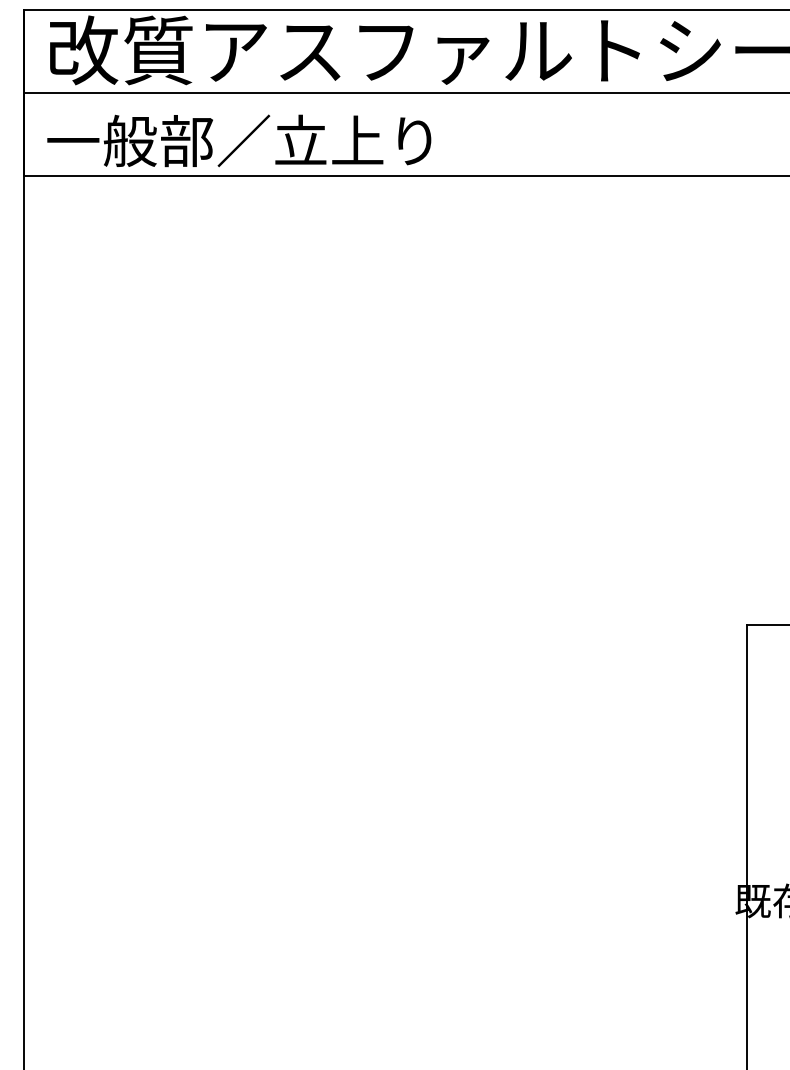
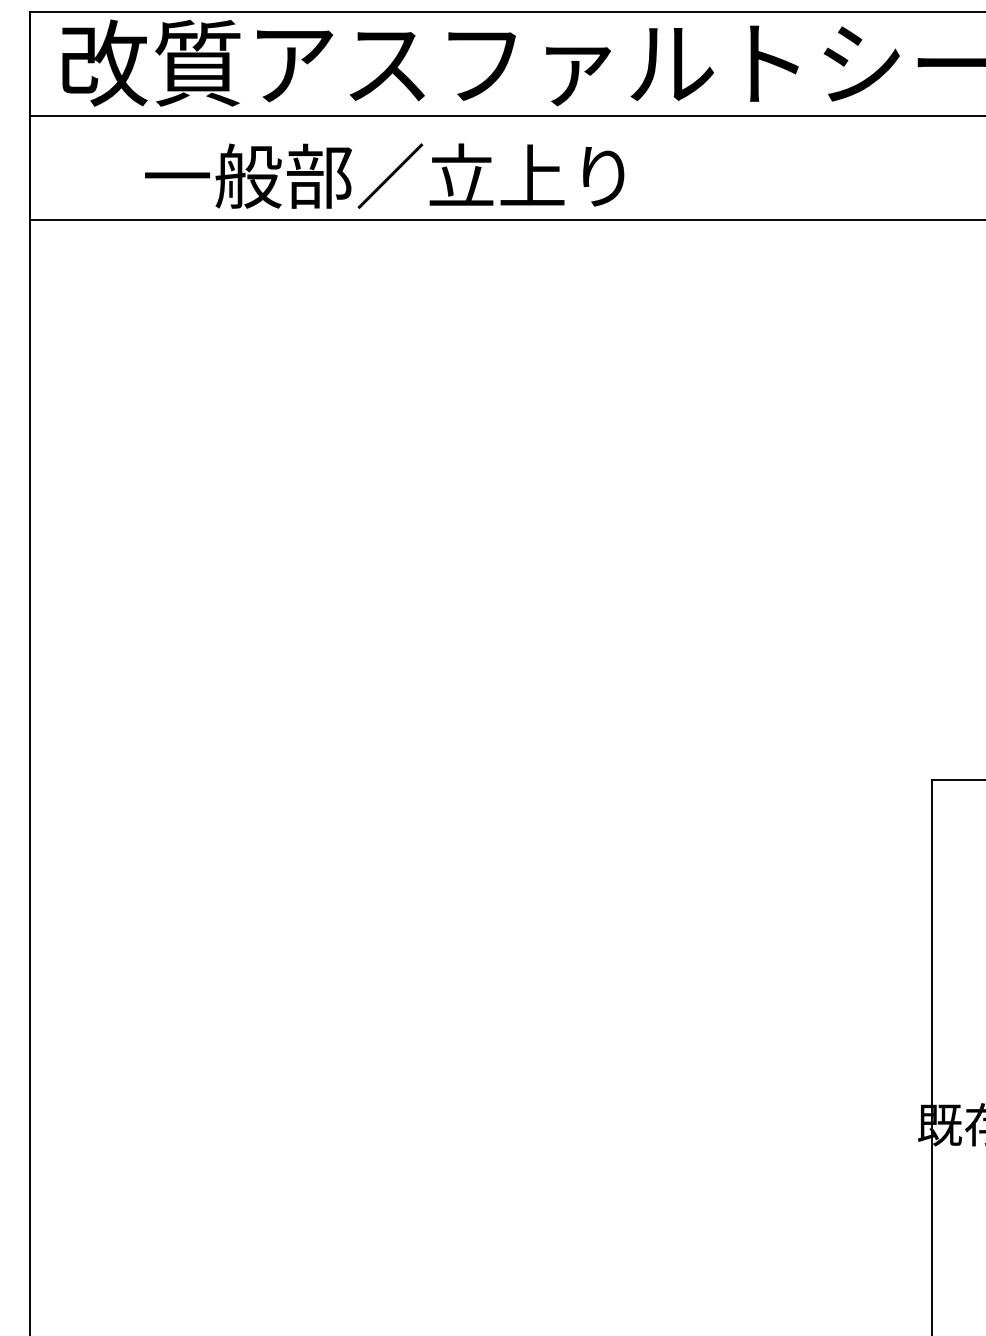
text: (239, 140) -> (384, 175), moved

